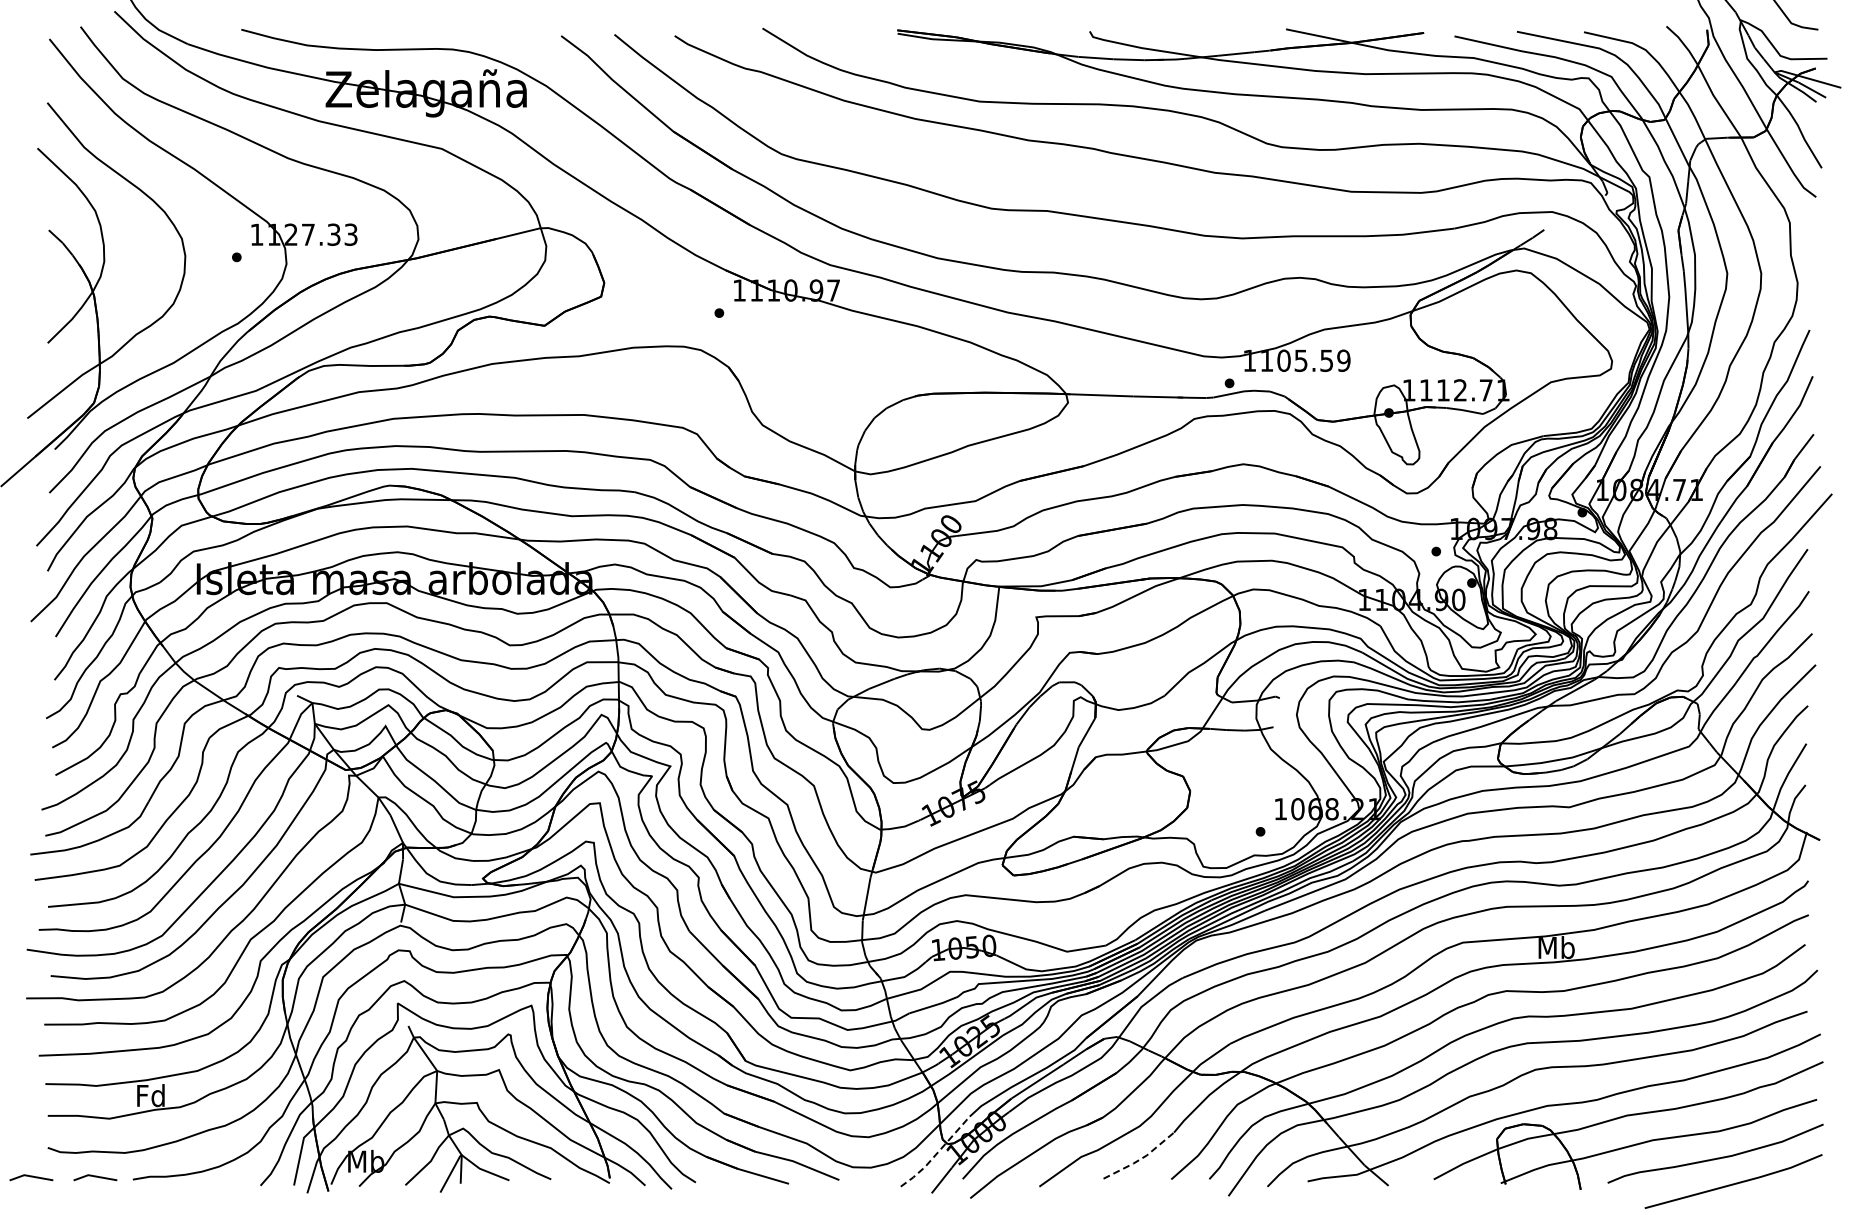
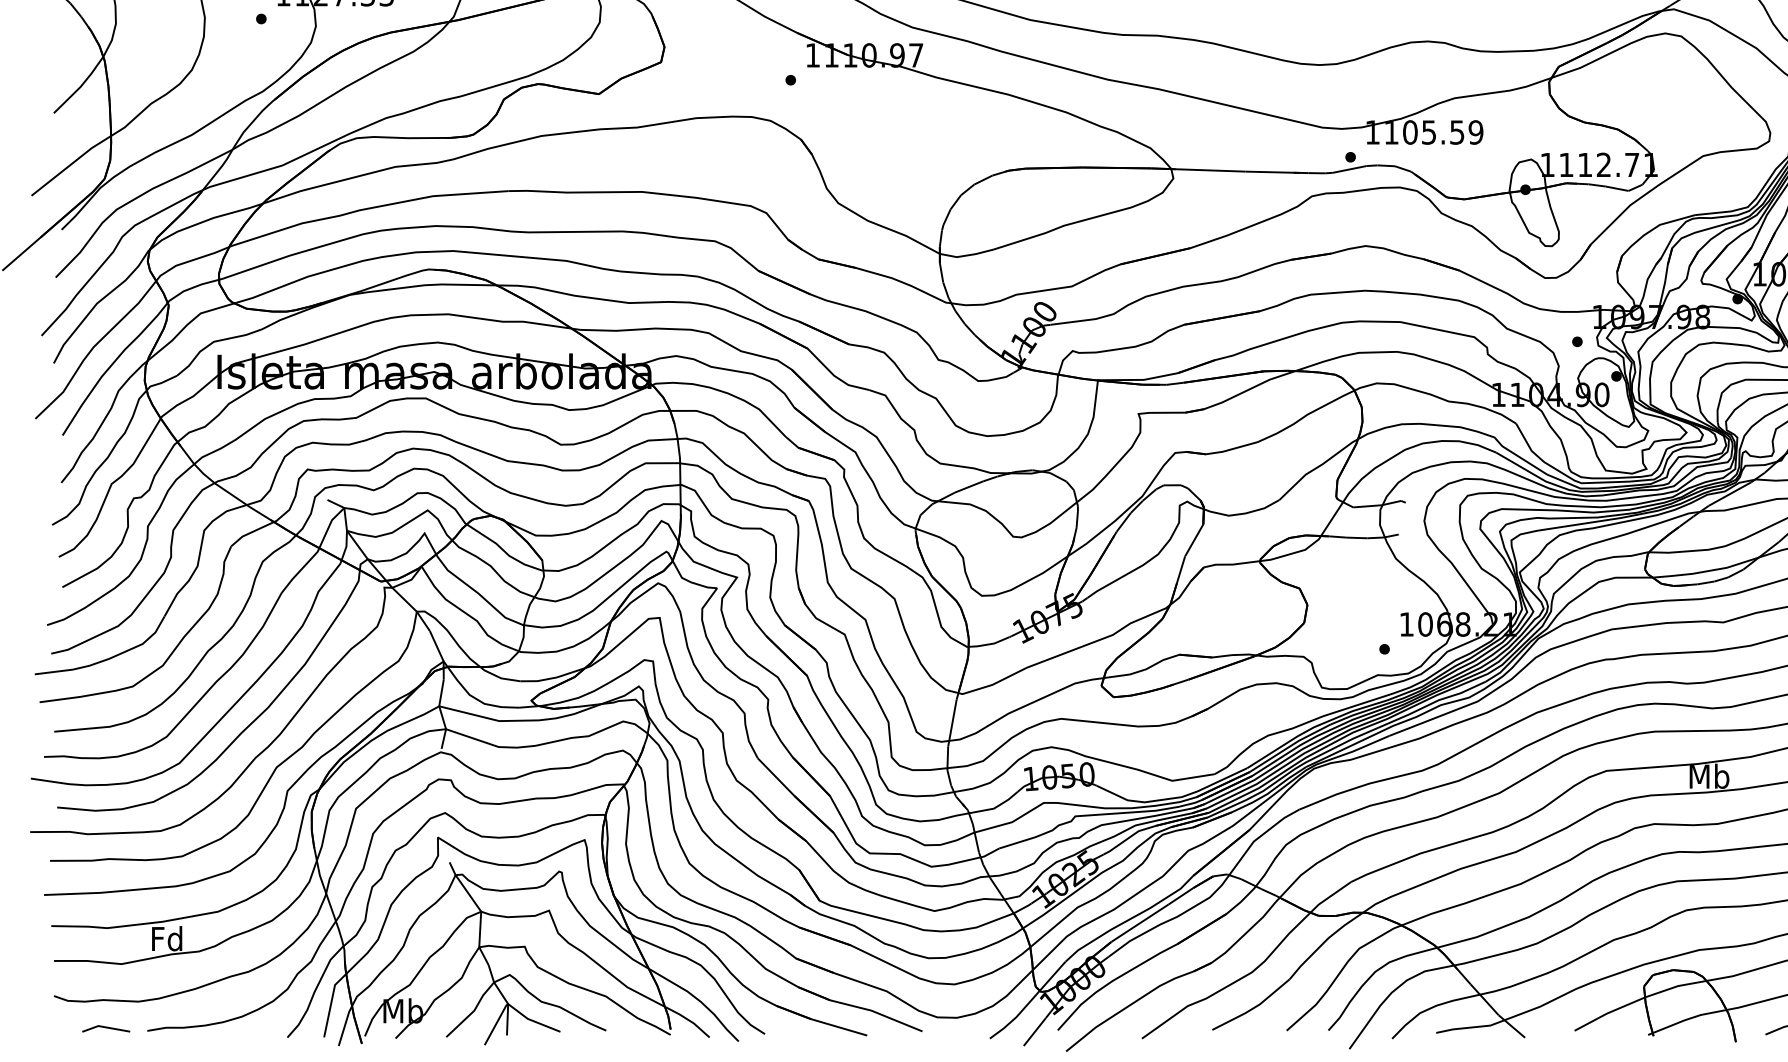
line: (936, 1154) -> (1029, 1003), dashed -> solid
line: (1141, 1158) -> (1253, 1007), dashed -> solid
line: (31, 1177) -> (36, 1028), removed

